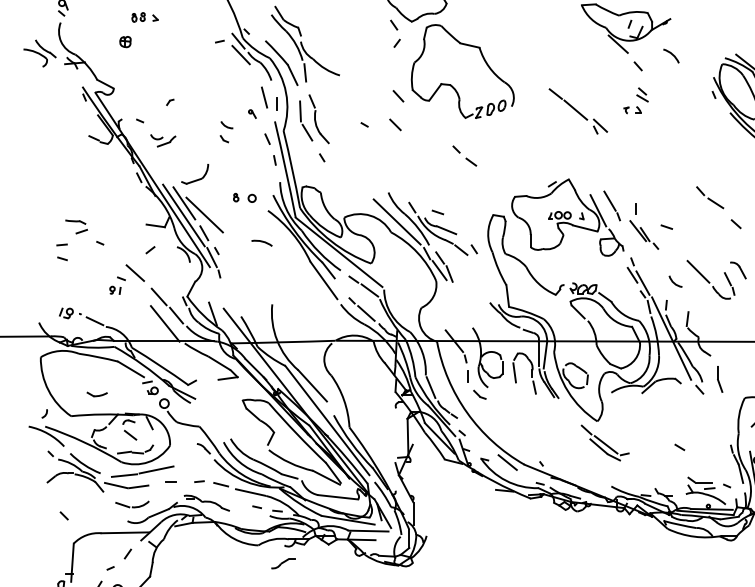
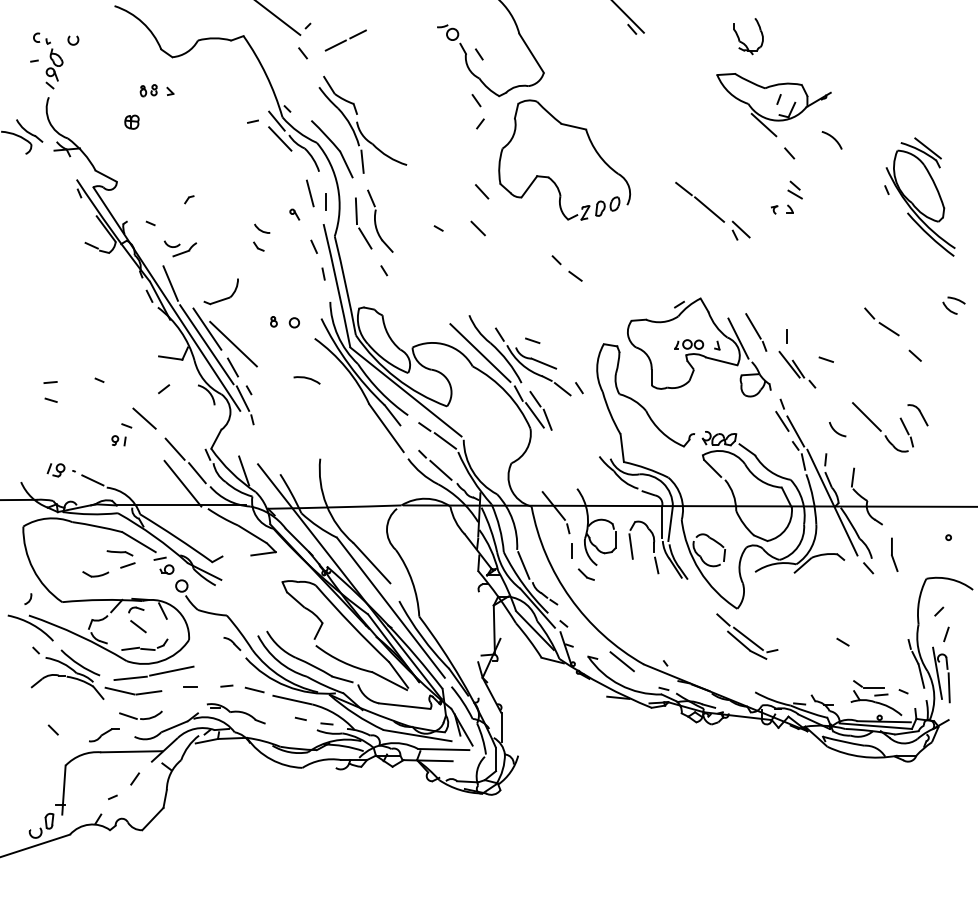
line: (155, 167) -> (170, 283), added
part: (76, 227) -> (120, 559), moved
part: (283, 563) -> (104, 735), moved

